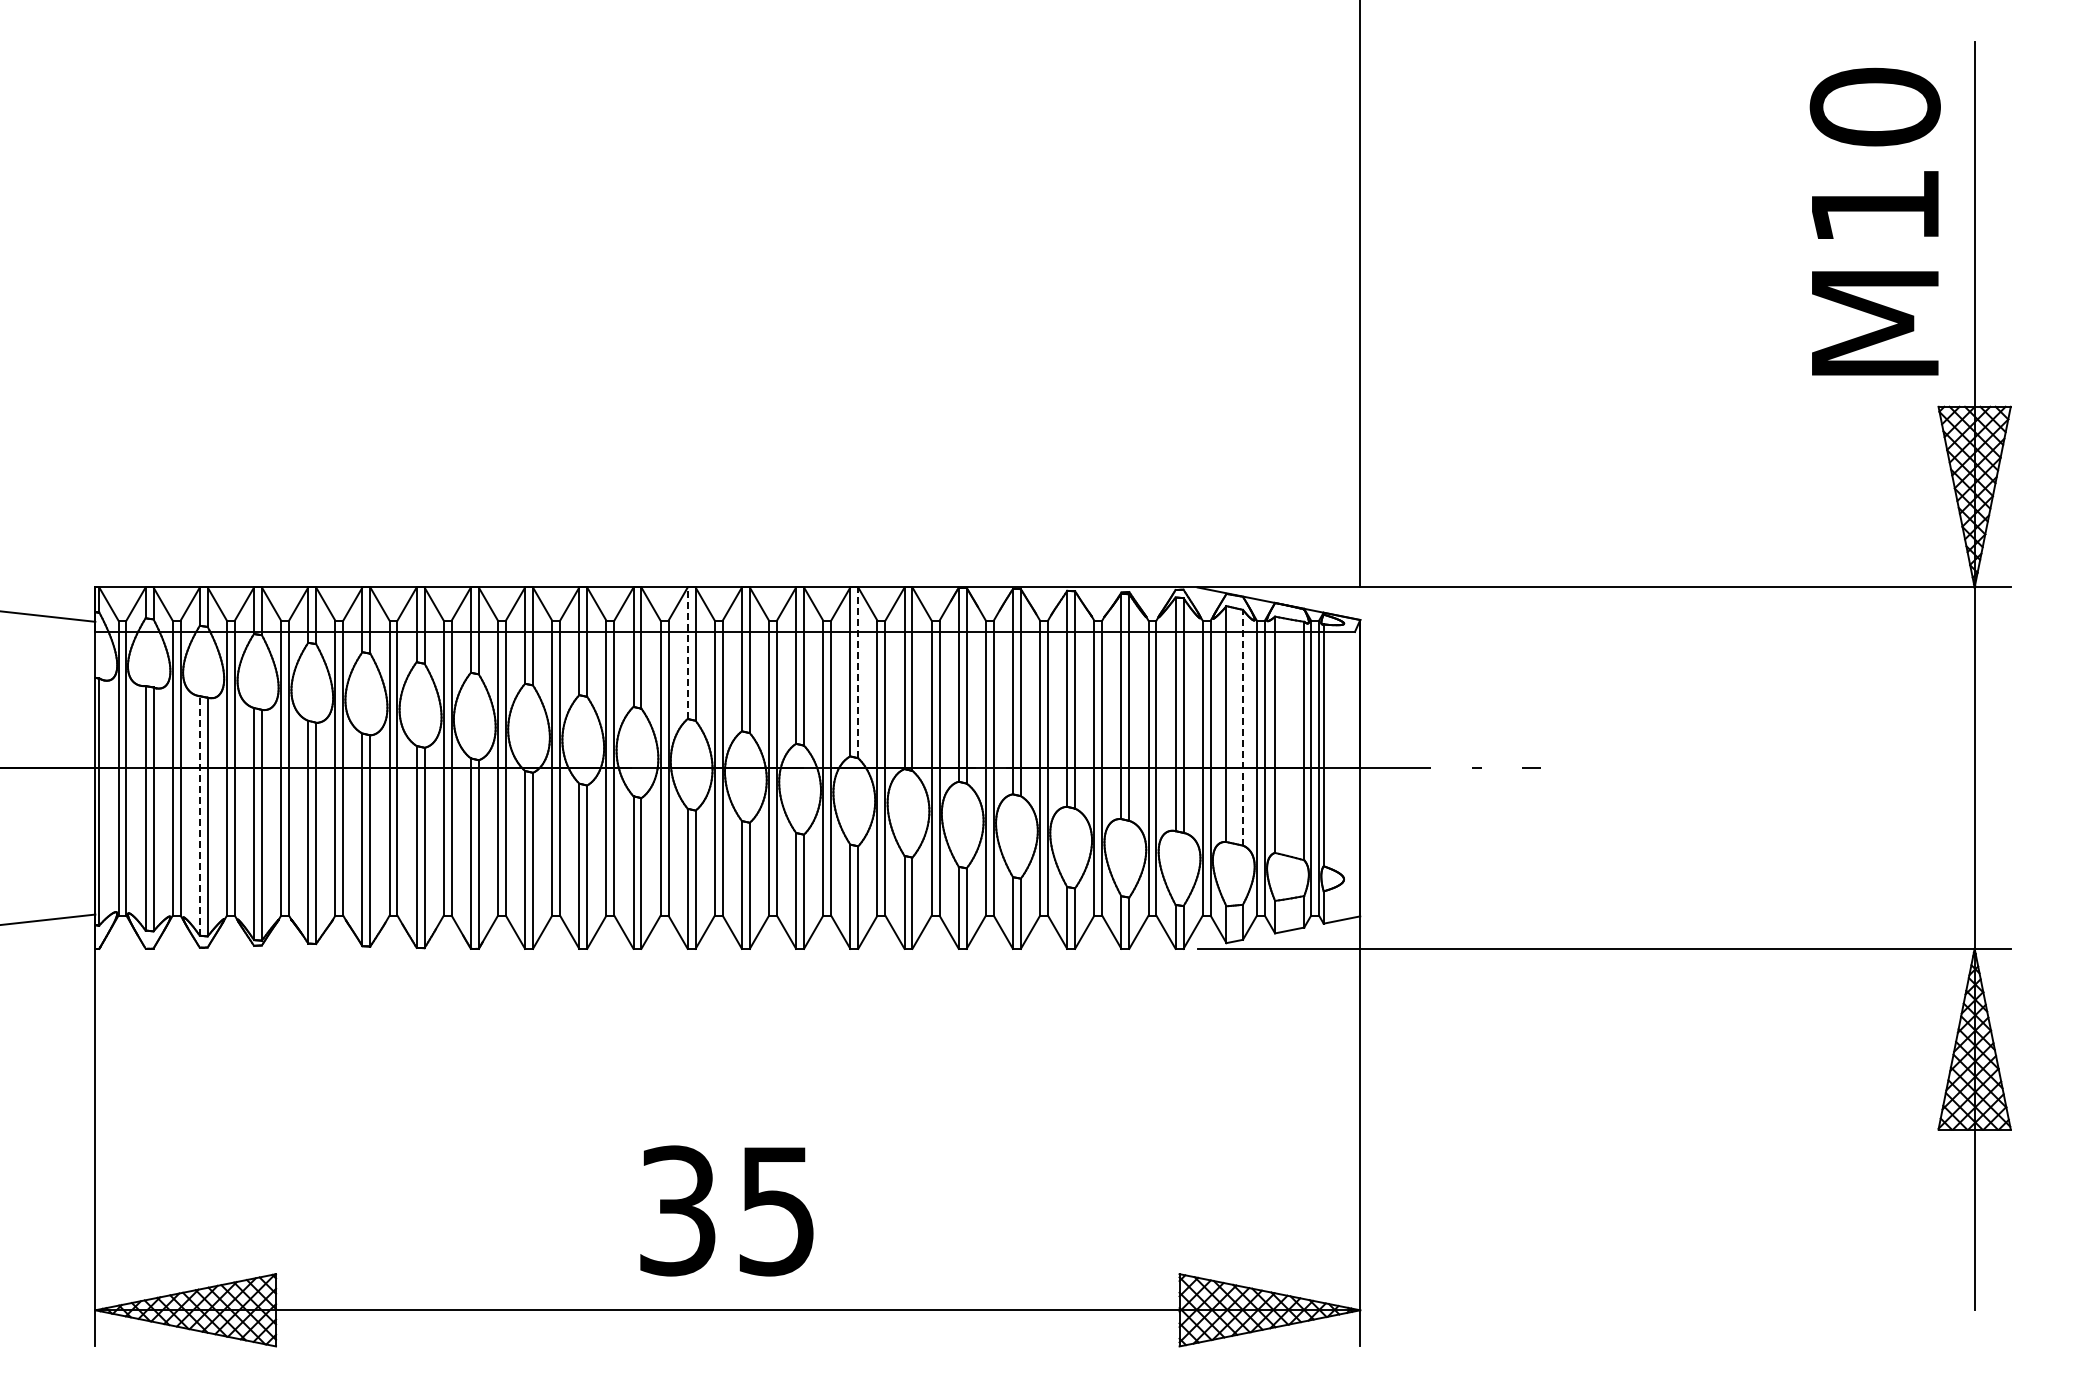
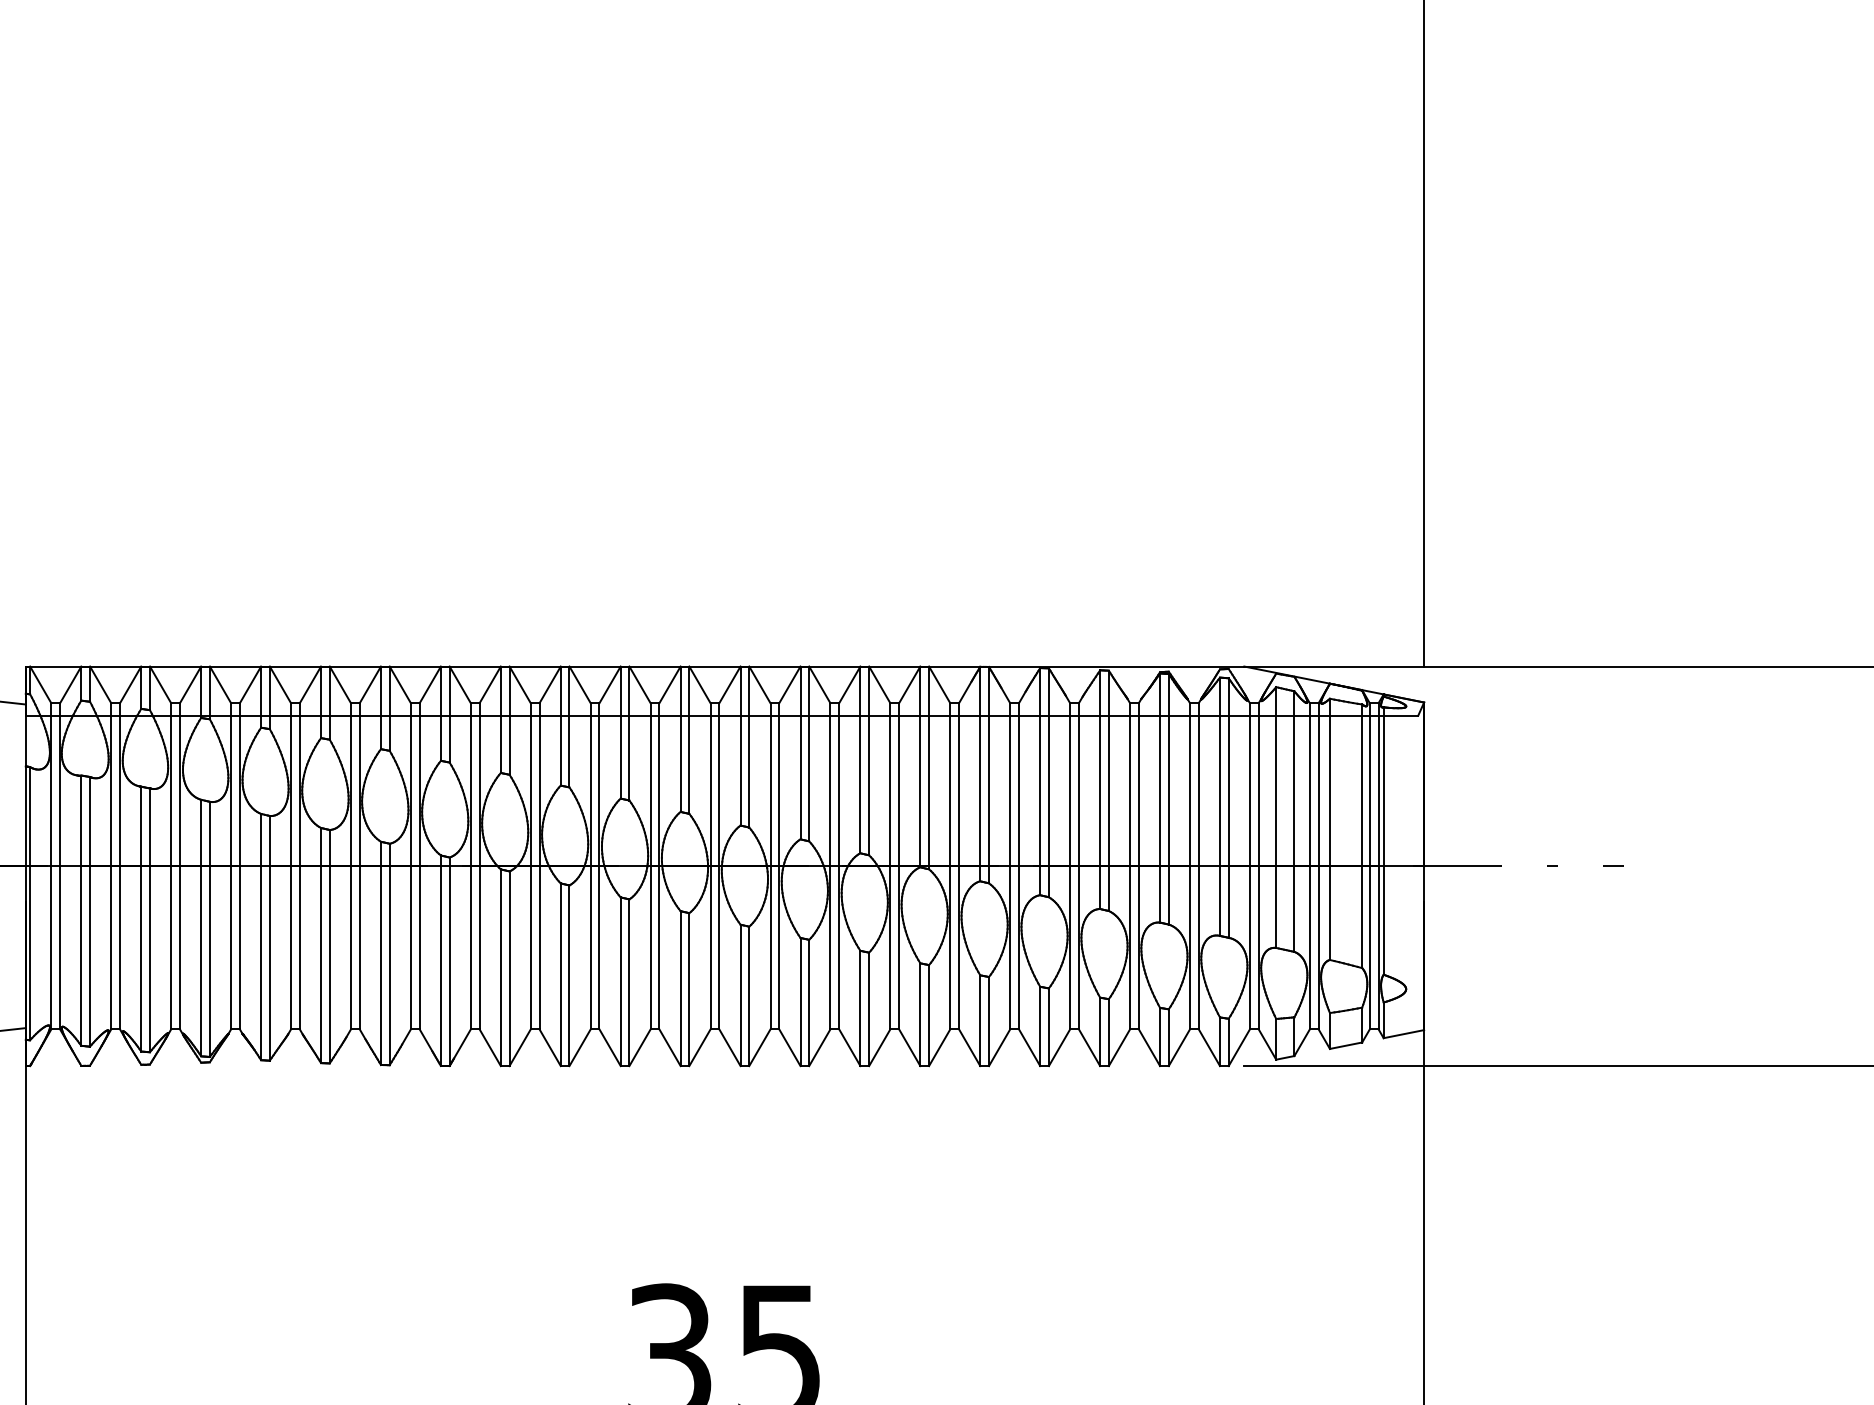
line: (687, 653) -> (680, 739), dashed -> solid
line: (858, 672) -> (869, 760), dashed -> solid
line: (1242, 727) -> (1293, 821), dashed -> solid
line: (199, 815) -> (140, 918), dashed -> solid

